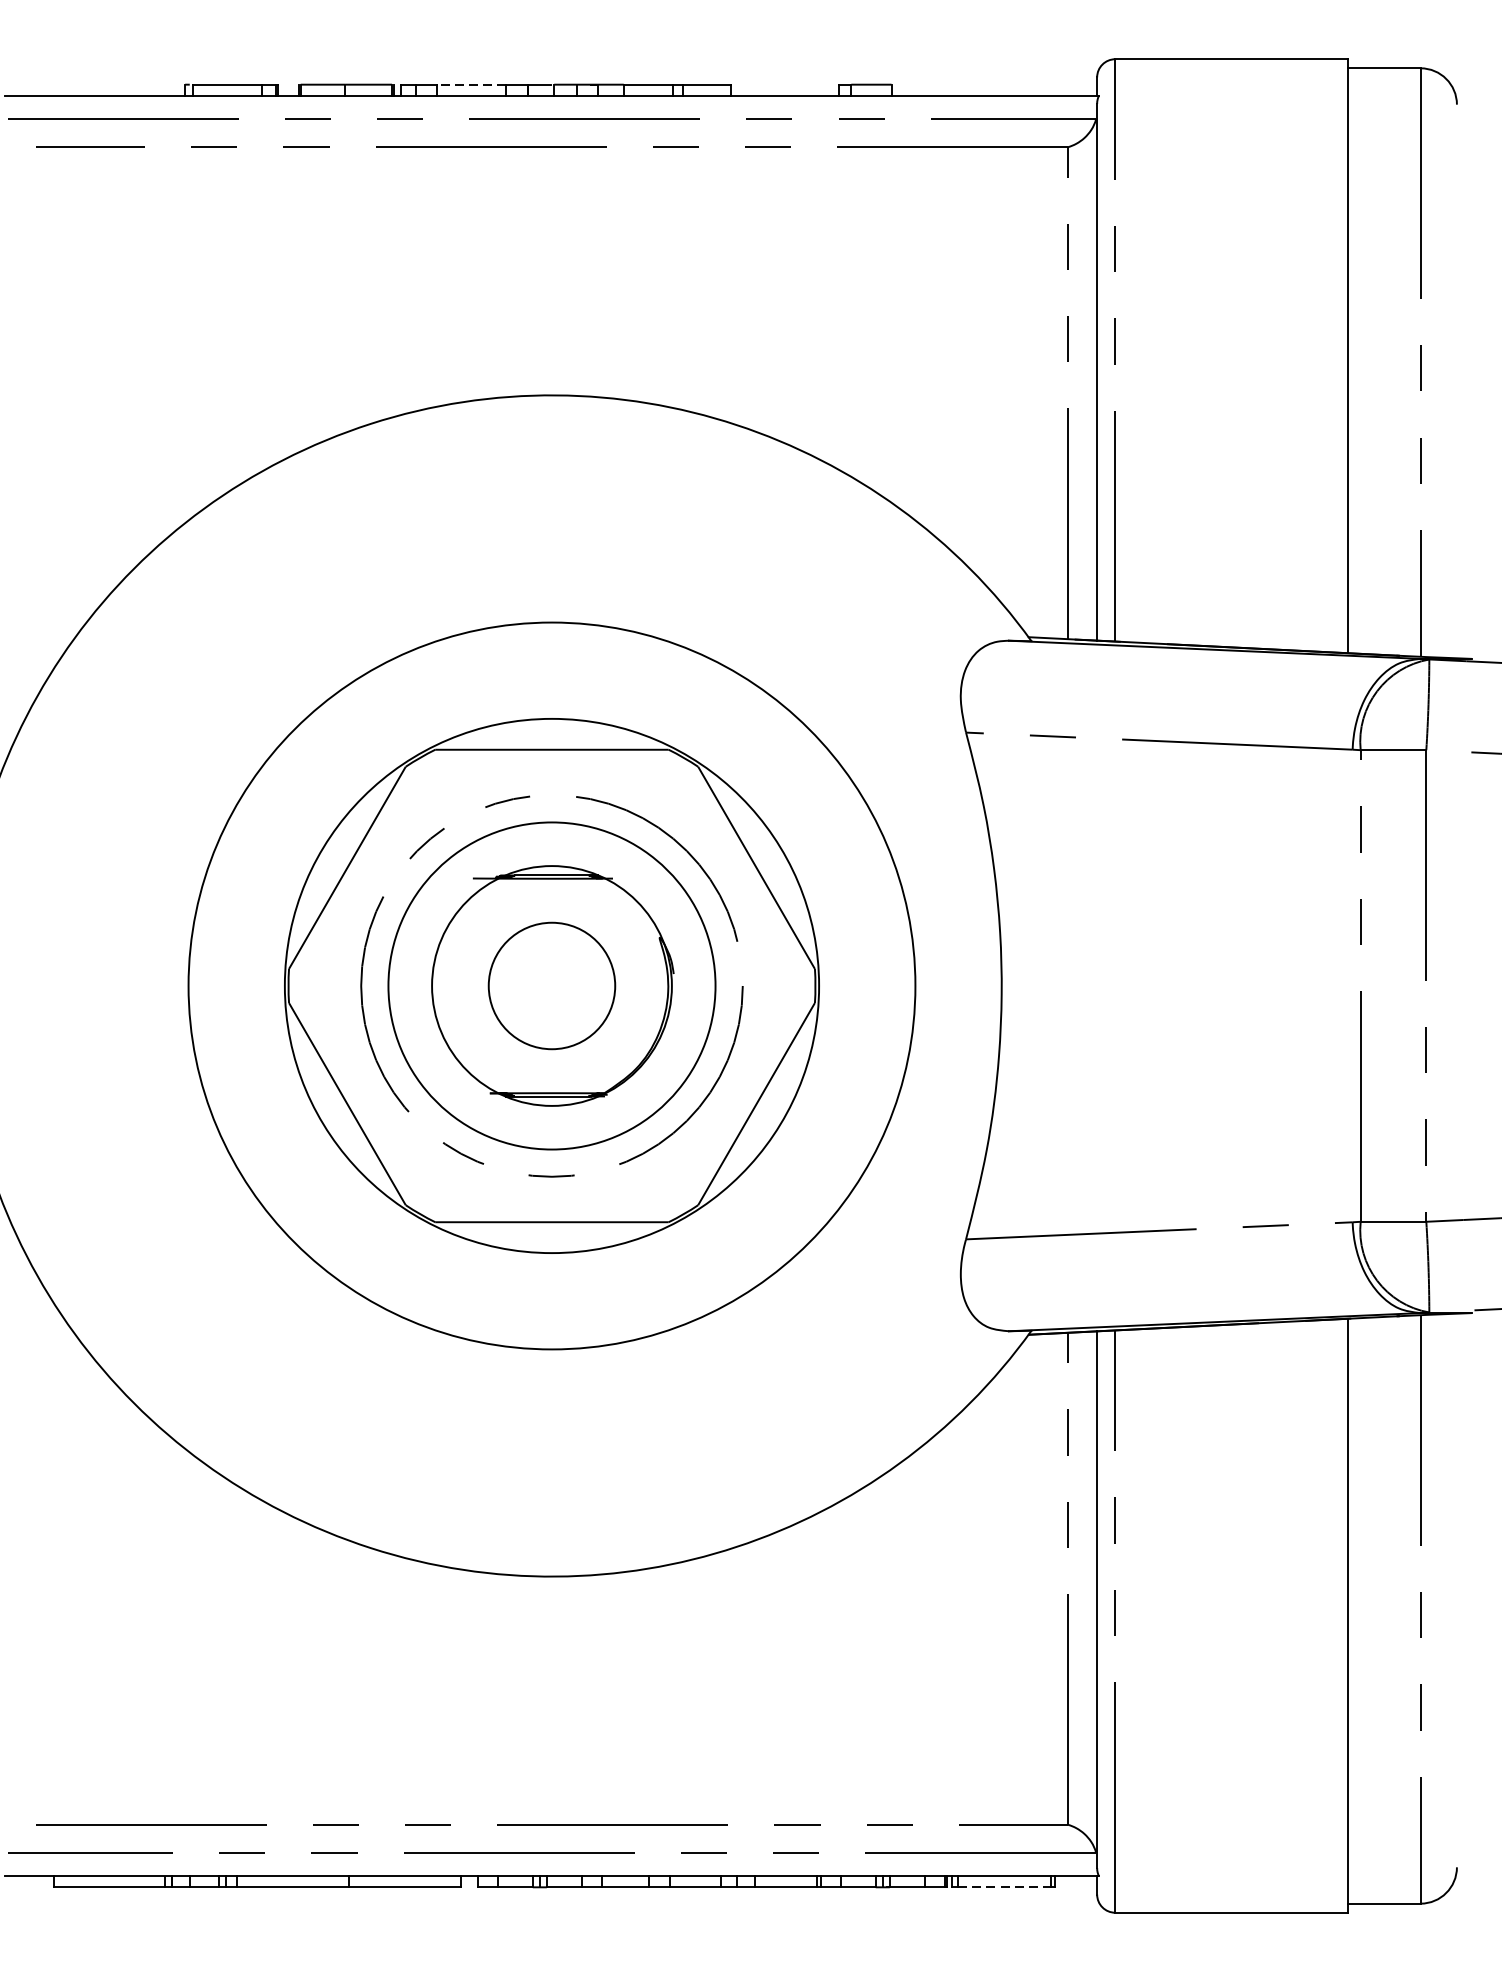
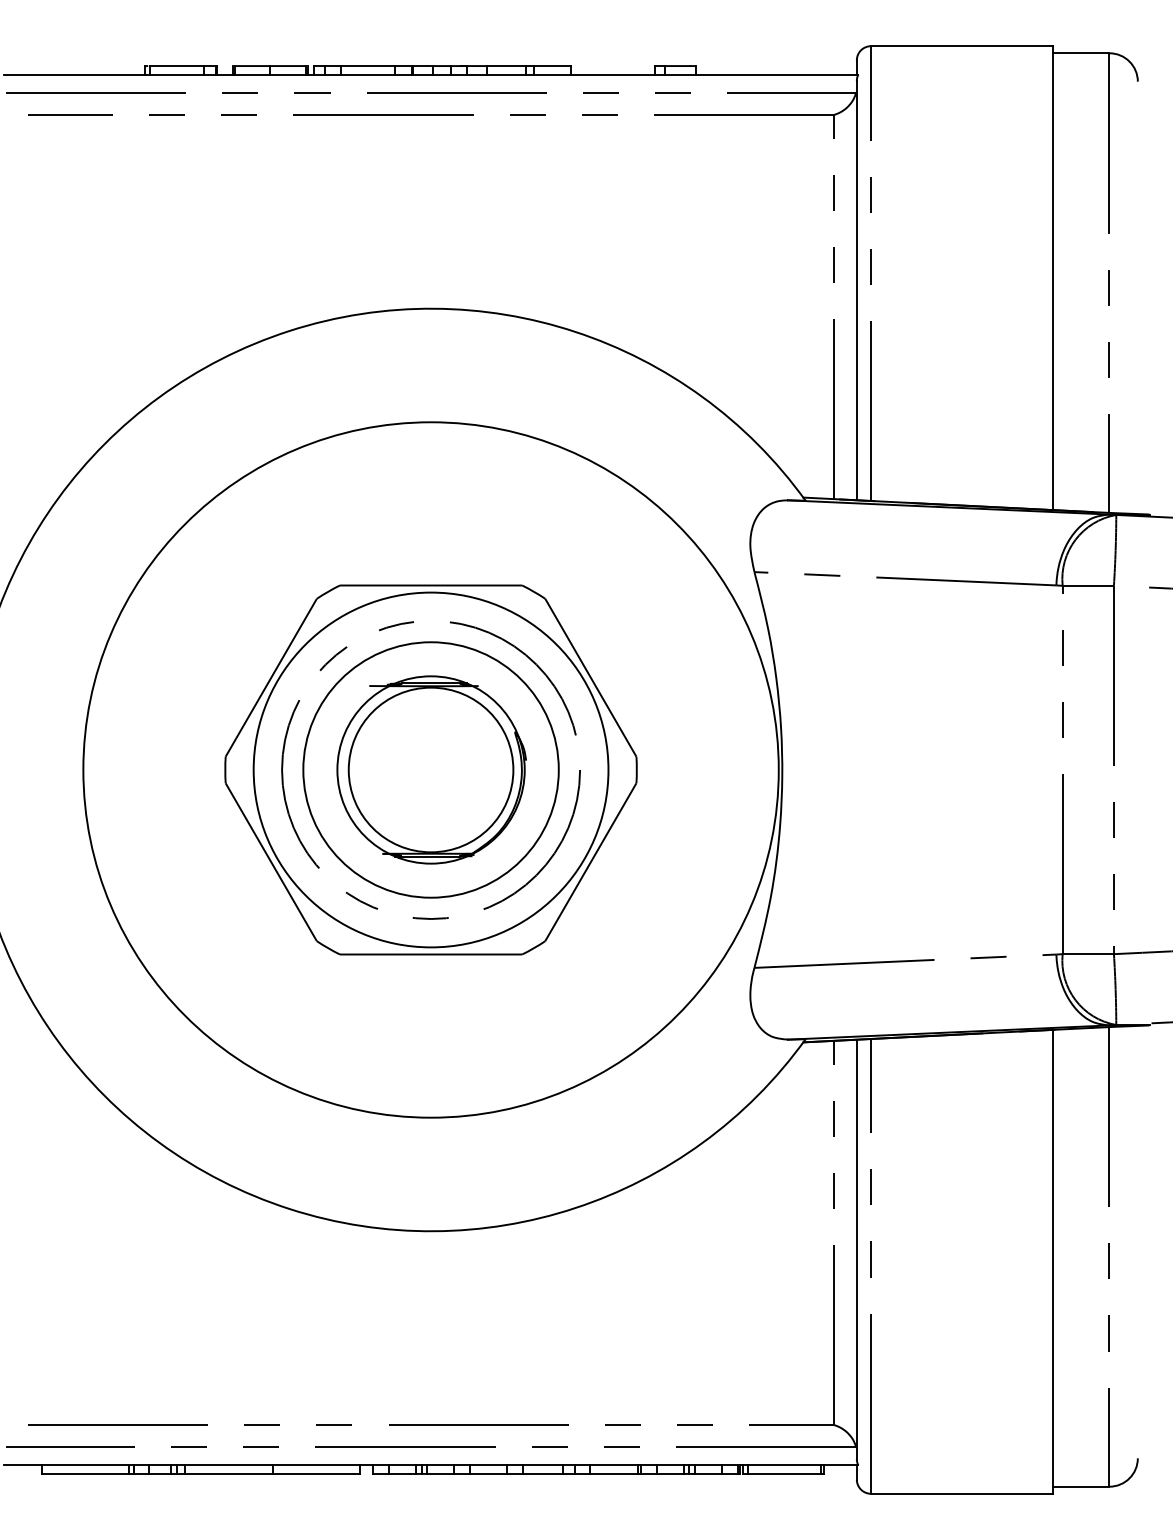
line: (470, 85) -> (367, 66), dashed -> solid
circle: (551, 985) -> (430, 769), size x0.62
circle: (551, 985) -> (430, 769), size x1.67
circle: (551, 985) -> (430, 769), size x1.67
line: (1005, 1886) -> (785, 1473), dashed -> solid

